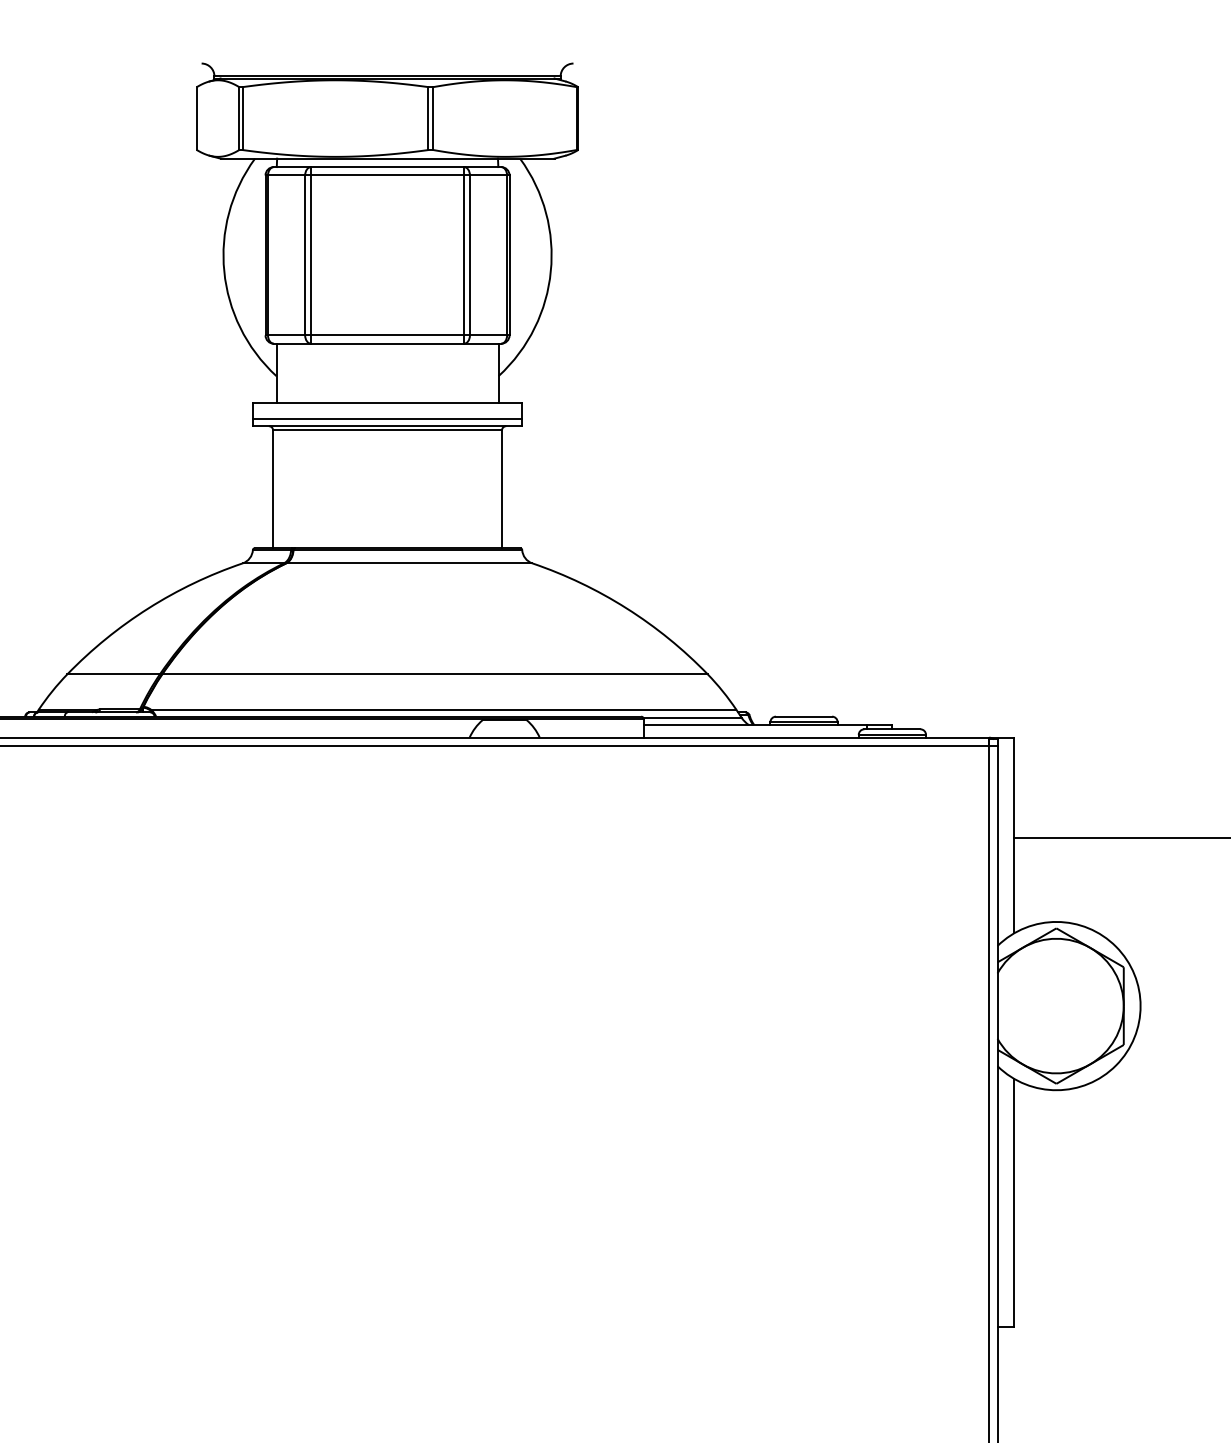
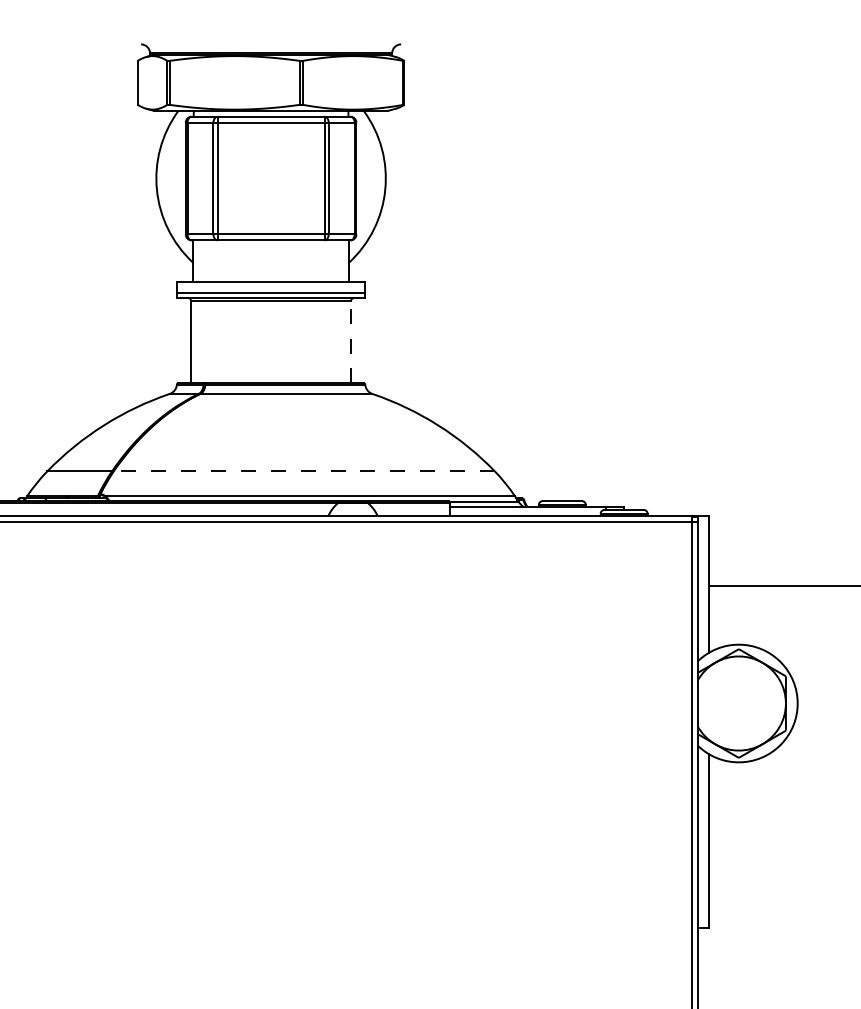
line: (502, 488) -> (351, 341), solid -> dashed
line: (435, 674) -> (304, 471), solid -> dashed

